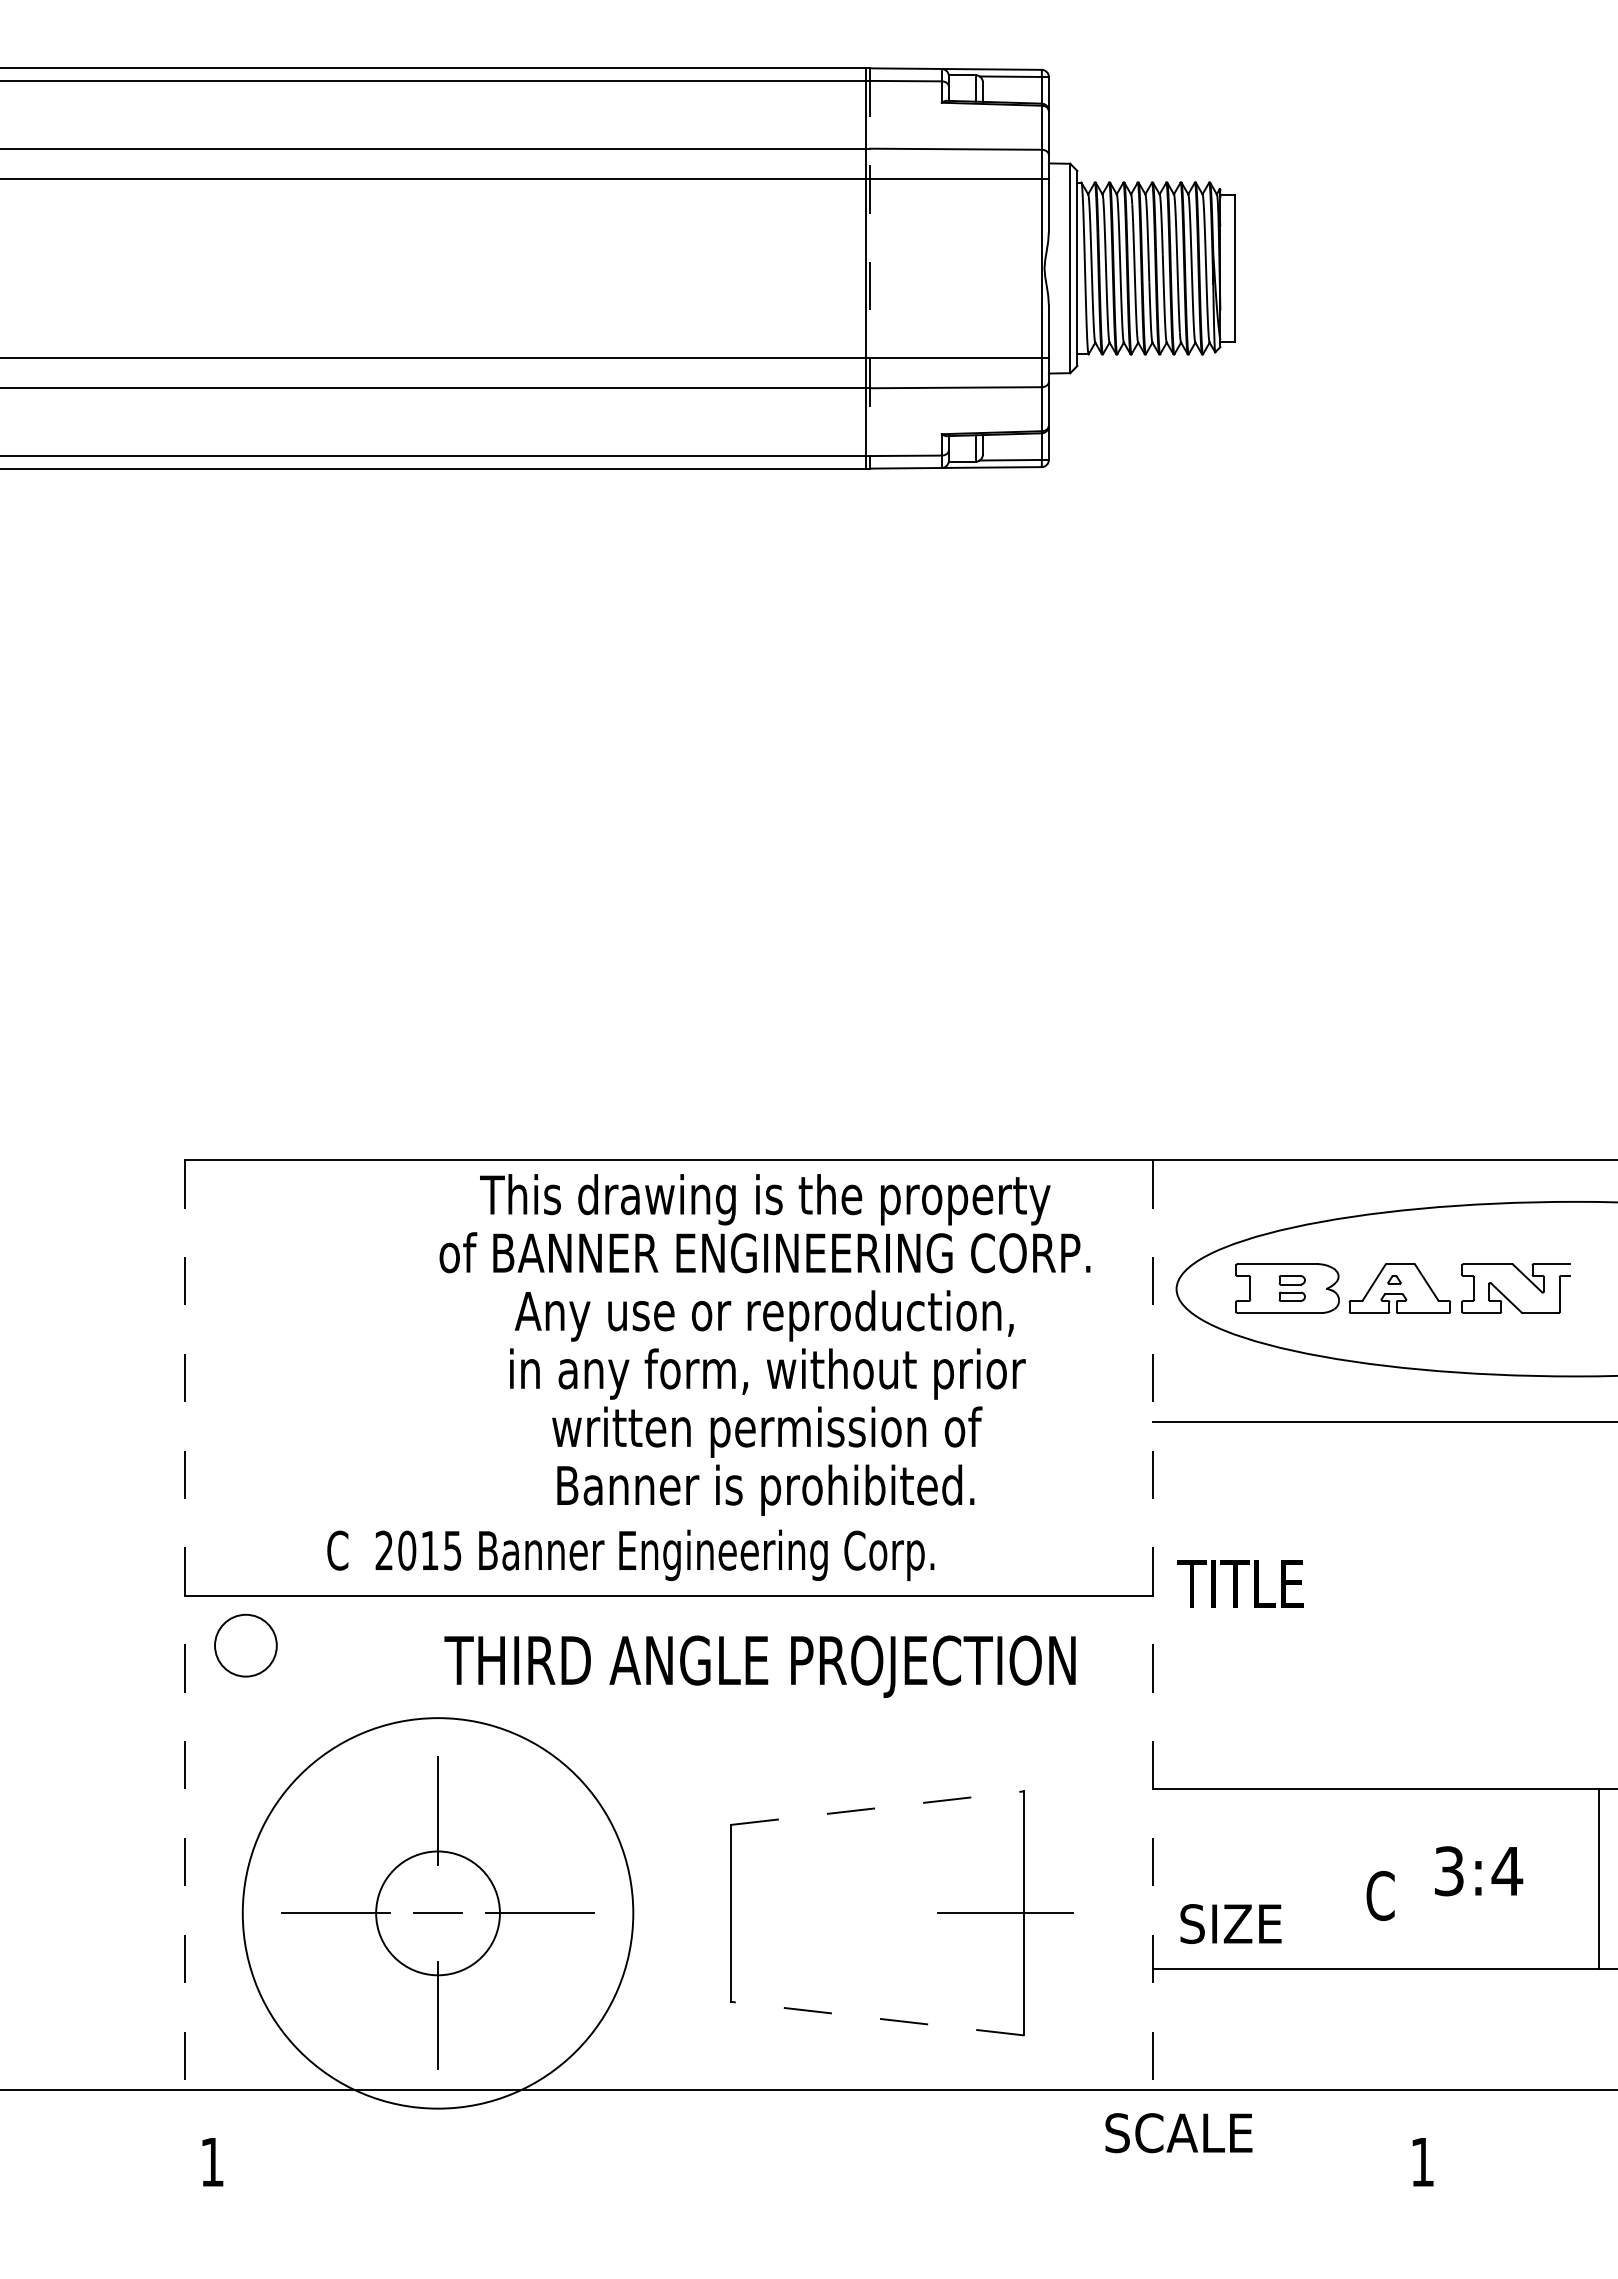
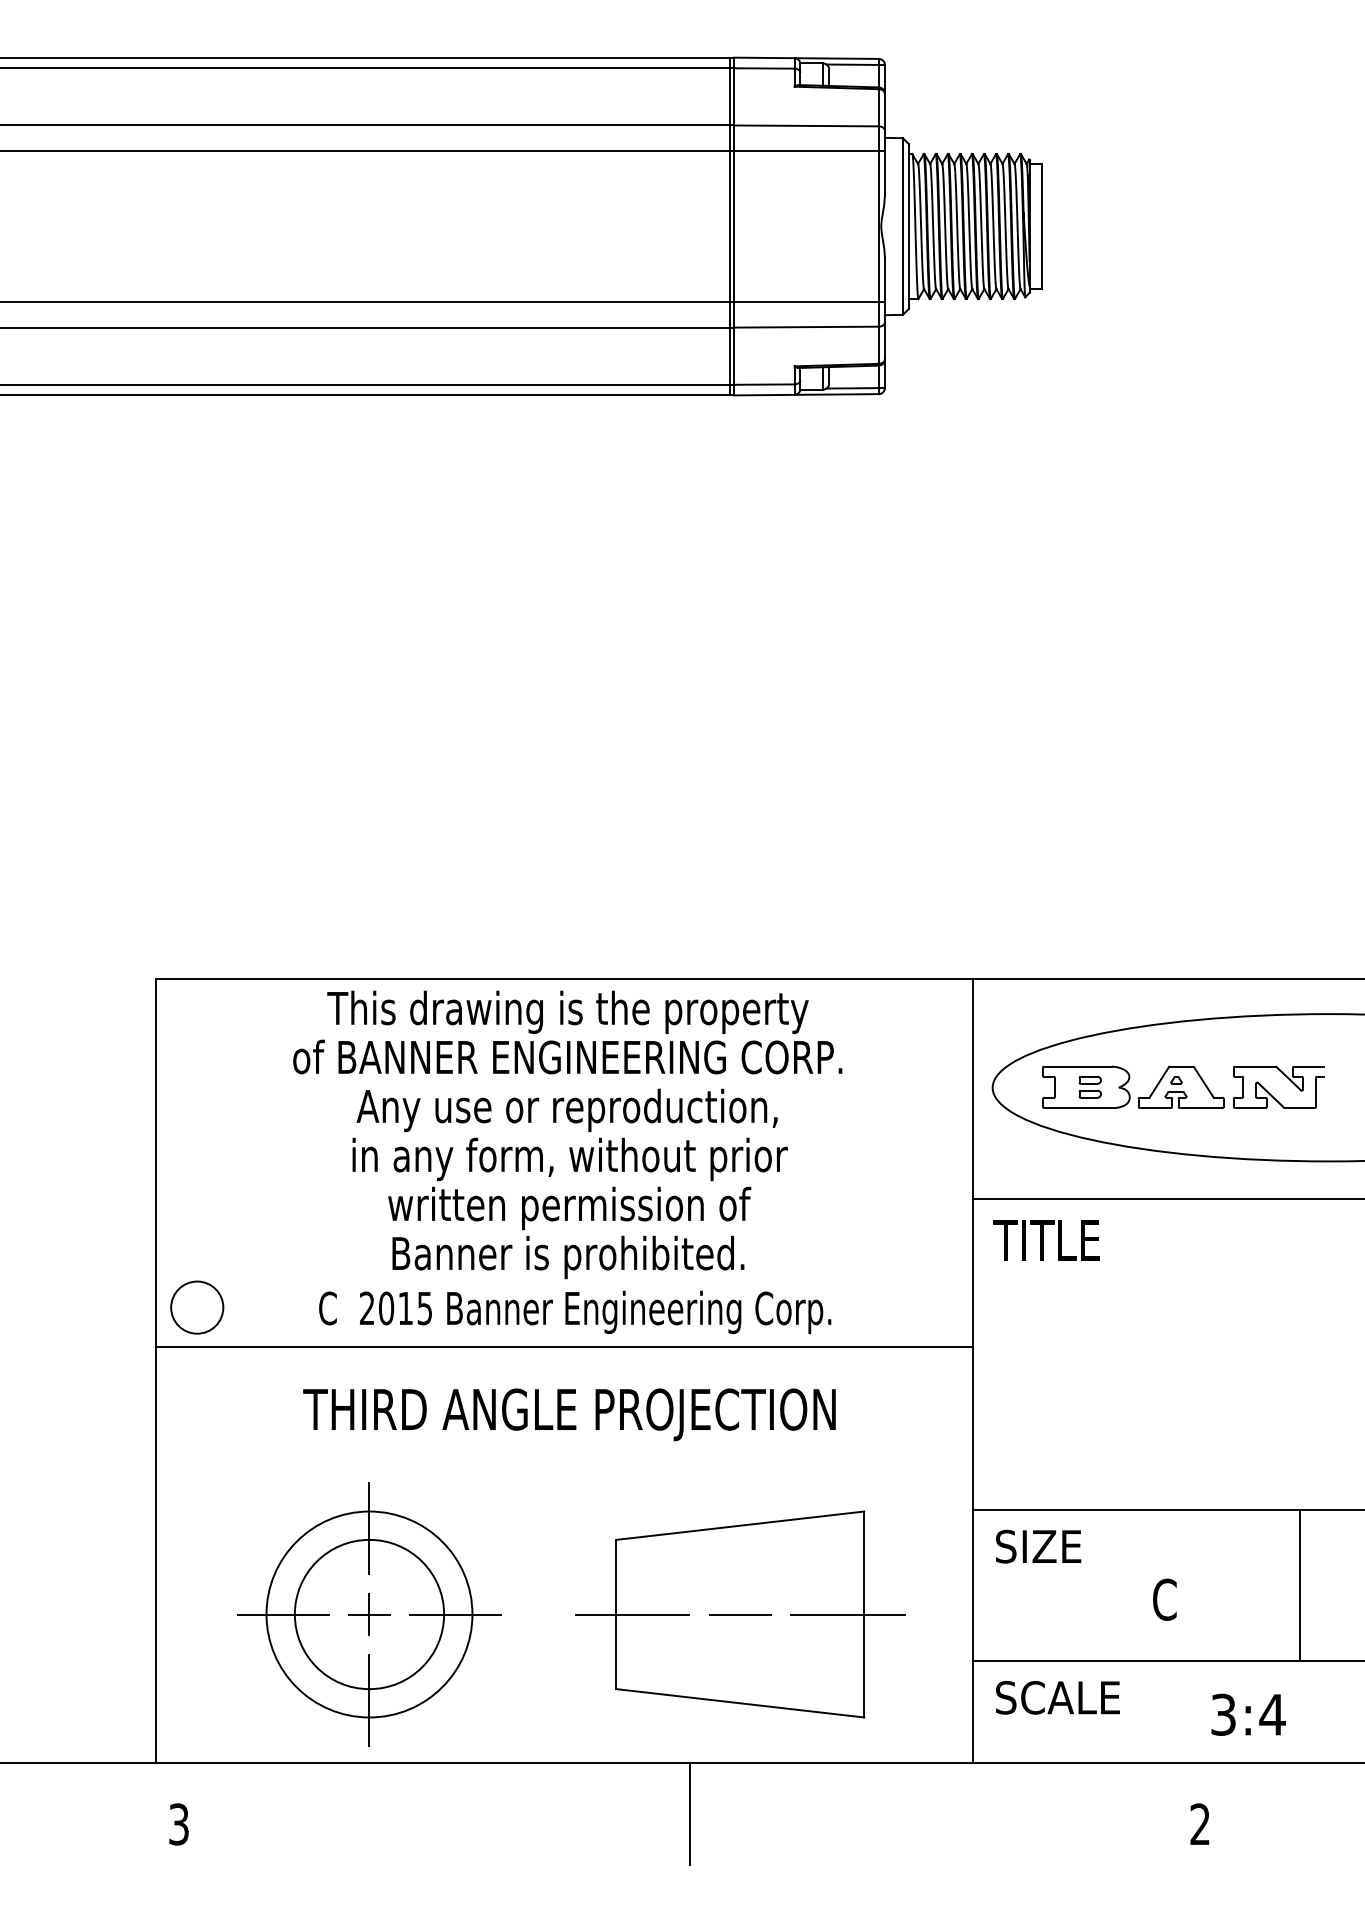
line: (870, 268) -> (734, 226), dashed -> solid
text: (764, 1344) -> (567, 1134), moved
text: (630, 1554) -> (574, 1311), moved
text: (1240, 1583) -> (1046, 1239), moved
line: (184, 1624) -> (155, 1370), dashed -> solid
line: (1153, 1624) -> (973, 1370), dashed -> solid
circle: (245, 1645) -> (196, 1307), moved
text: (759, 1666) -> (569, 1414), moved
line: (877, 1808) -> (740, 1526), dashed -> solid
text: (1479, 1871) -> (1249, 1715), moved
line: (1599, 1878) -> (1299, 1585), moved
circle: (437, 1912) -> (369, 1613), size x1.43
circle: (438, 1913) -> (369, 1614), size x0.62
line: (438, 1913) -> (369, 1614), added
line: (749, 1913) -> (632, 1614), added
line: (877, 1913) -> (740, 1614), added
text: (1230, 1924) -> (1038, 1547), moved
line: (877, 2018) -> (740, 1703), dashed -> solid
text: (1178, 2133) -> (1057, 1698), moved
line: (817, 2149) -> (689, 1813), added
text: (1422, 2161) -> (1200, 1823), 1 -> 2
text: (211, 2162) -> (178, 1824), 1 -> 3

